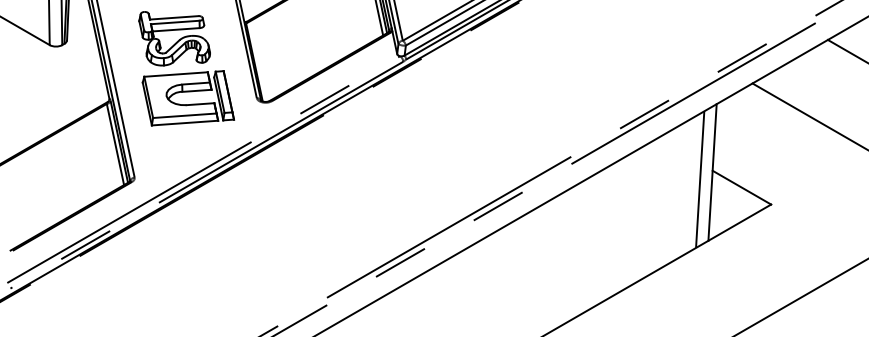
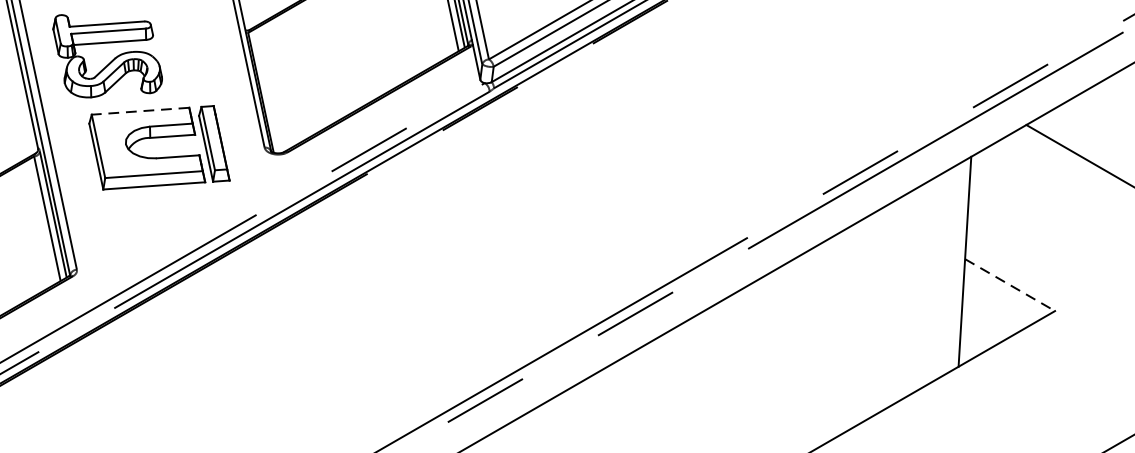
part: (174, 38) -> (107, 55), moved
line: (176, 74) -> (141, 111), solid -> dashed
line: (700, 179) -> (946, 272), removed
line: (741, 187) -> (1009, 284), solid -> dashed

